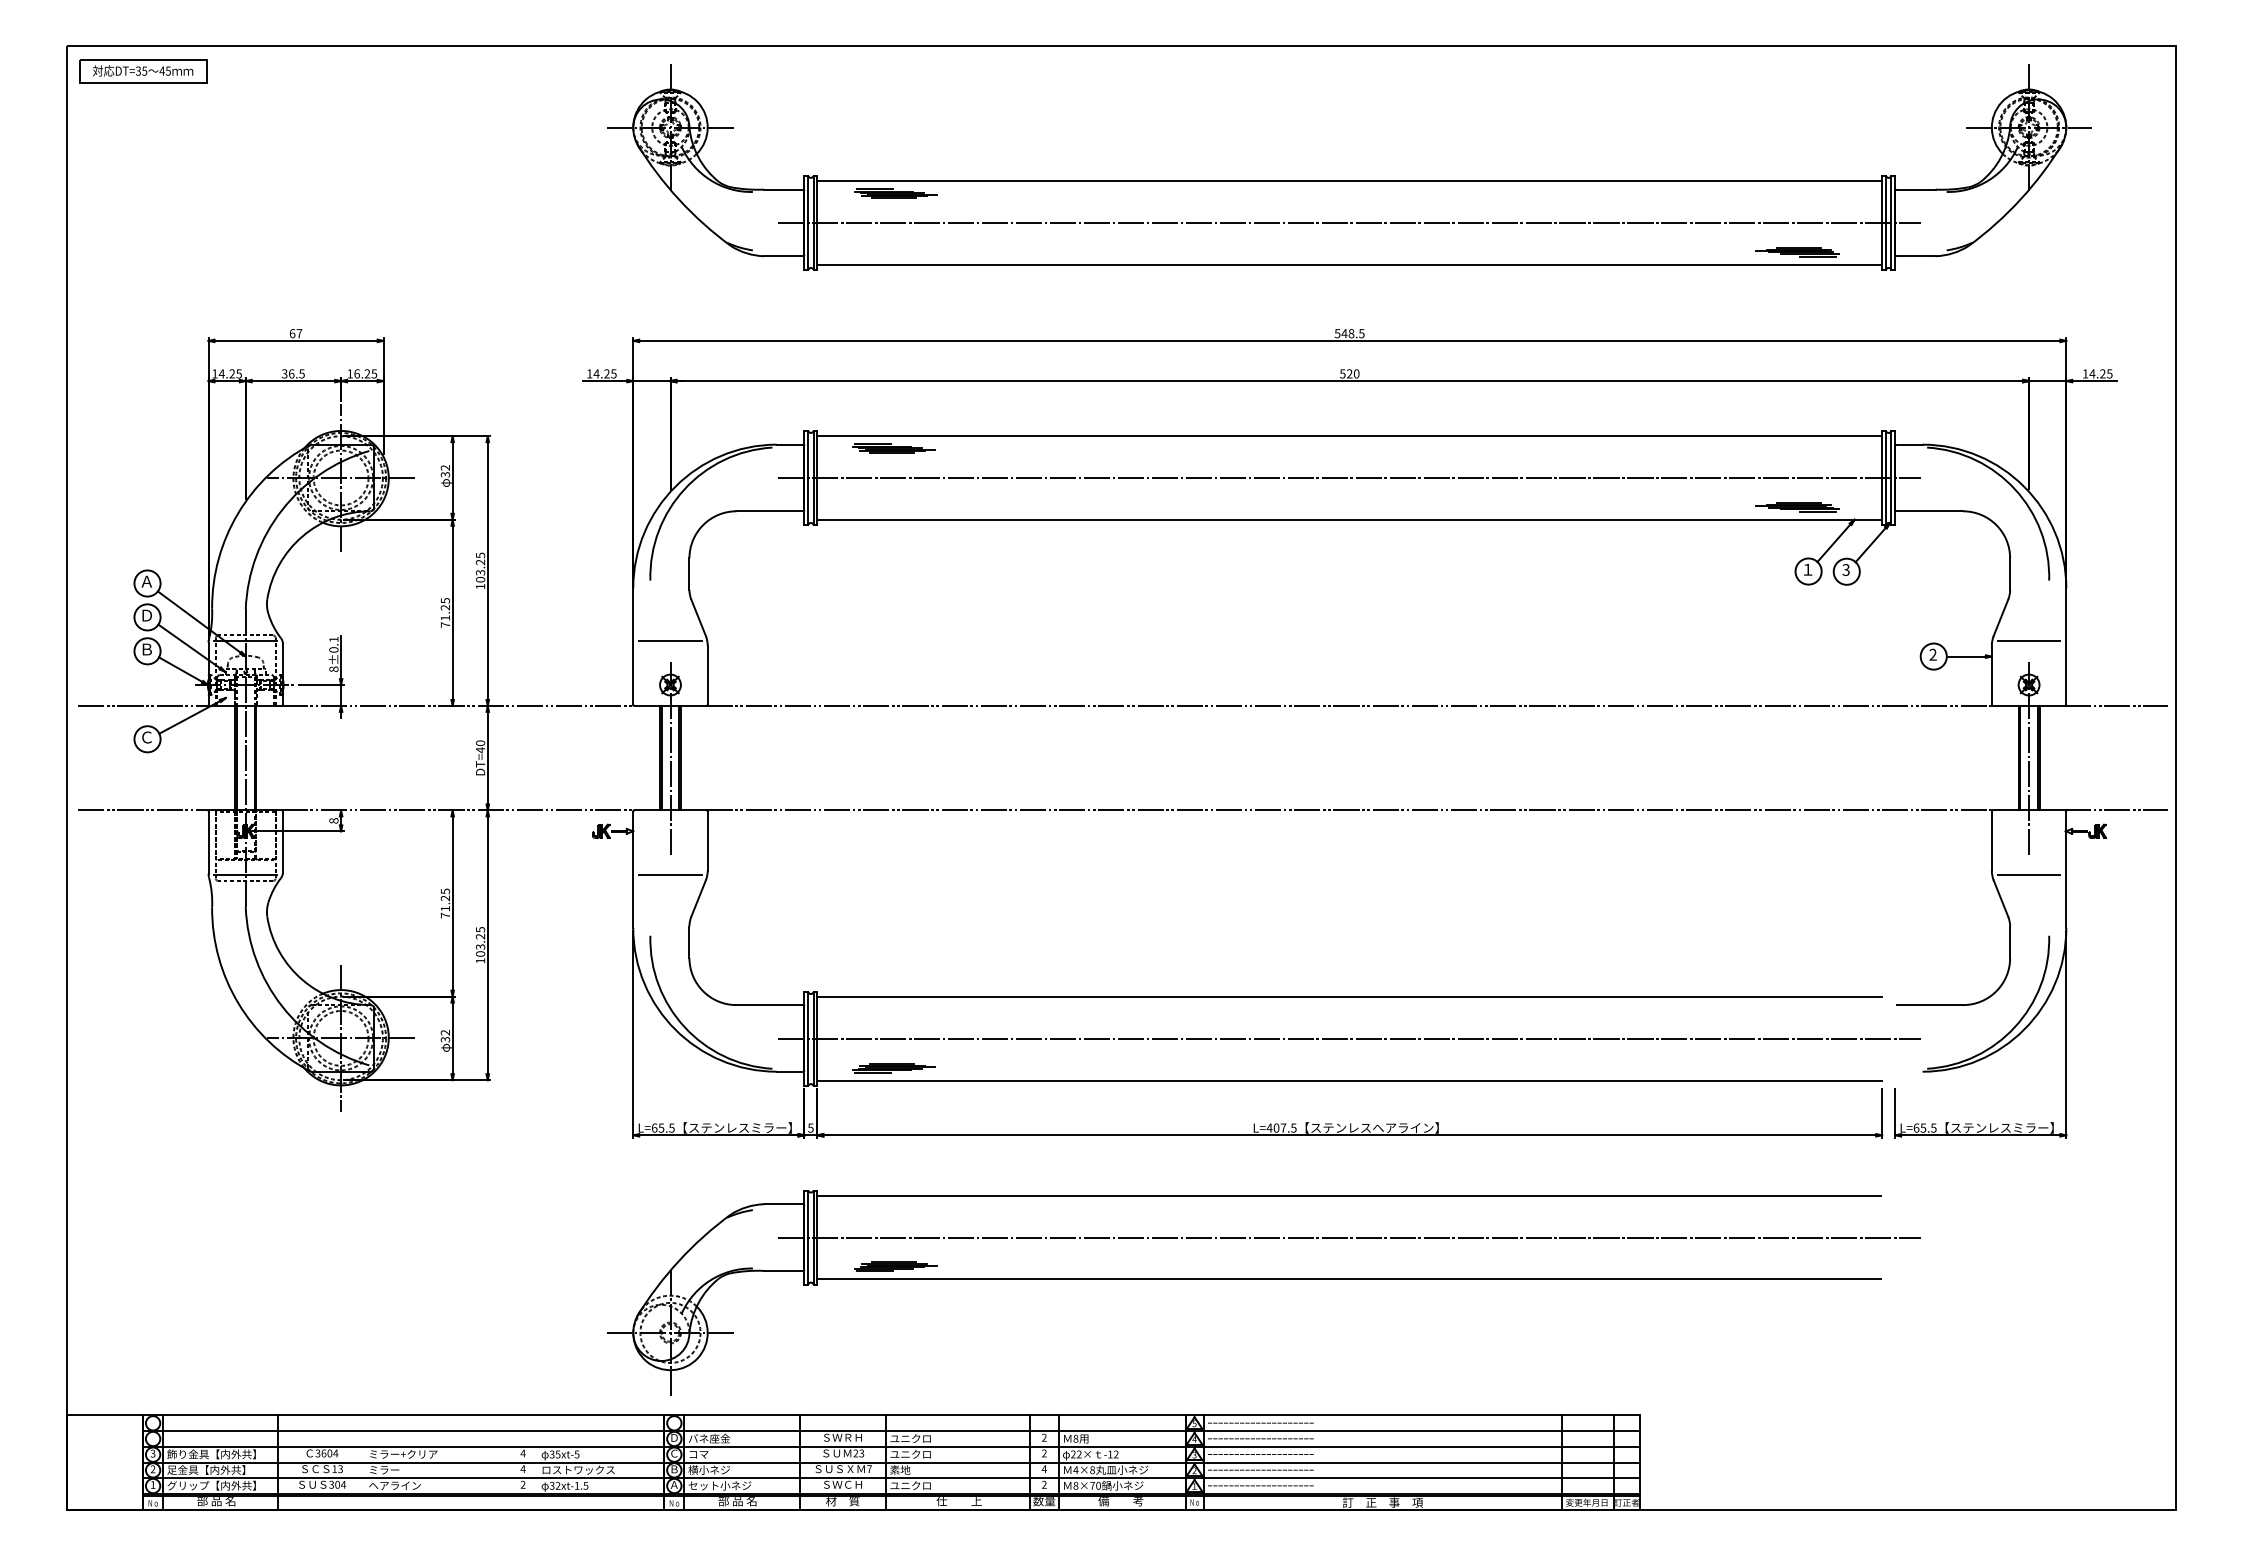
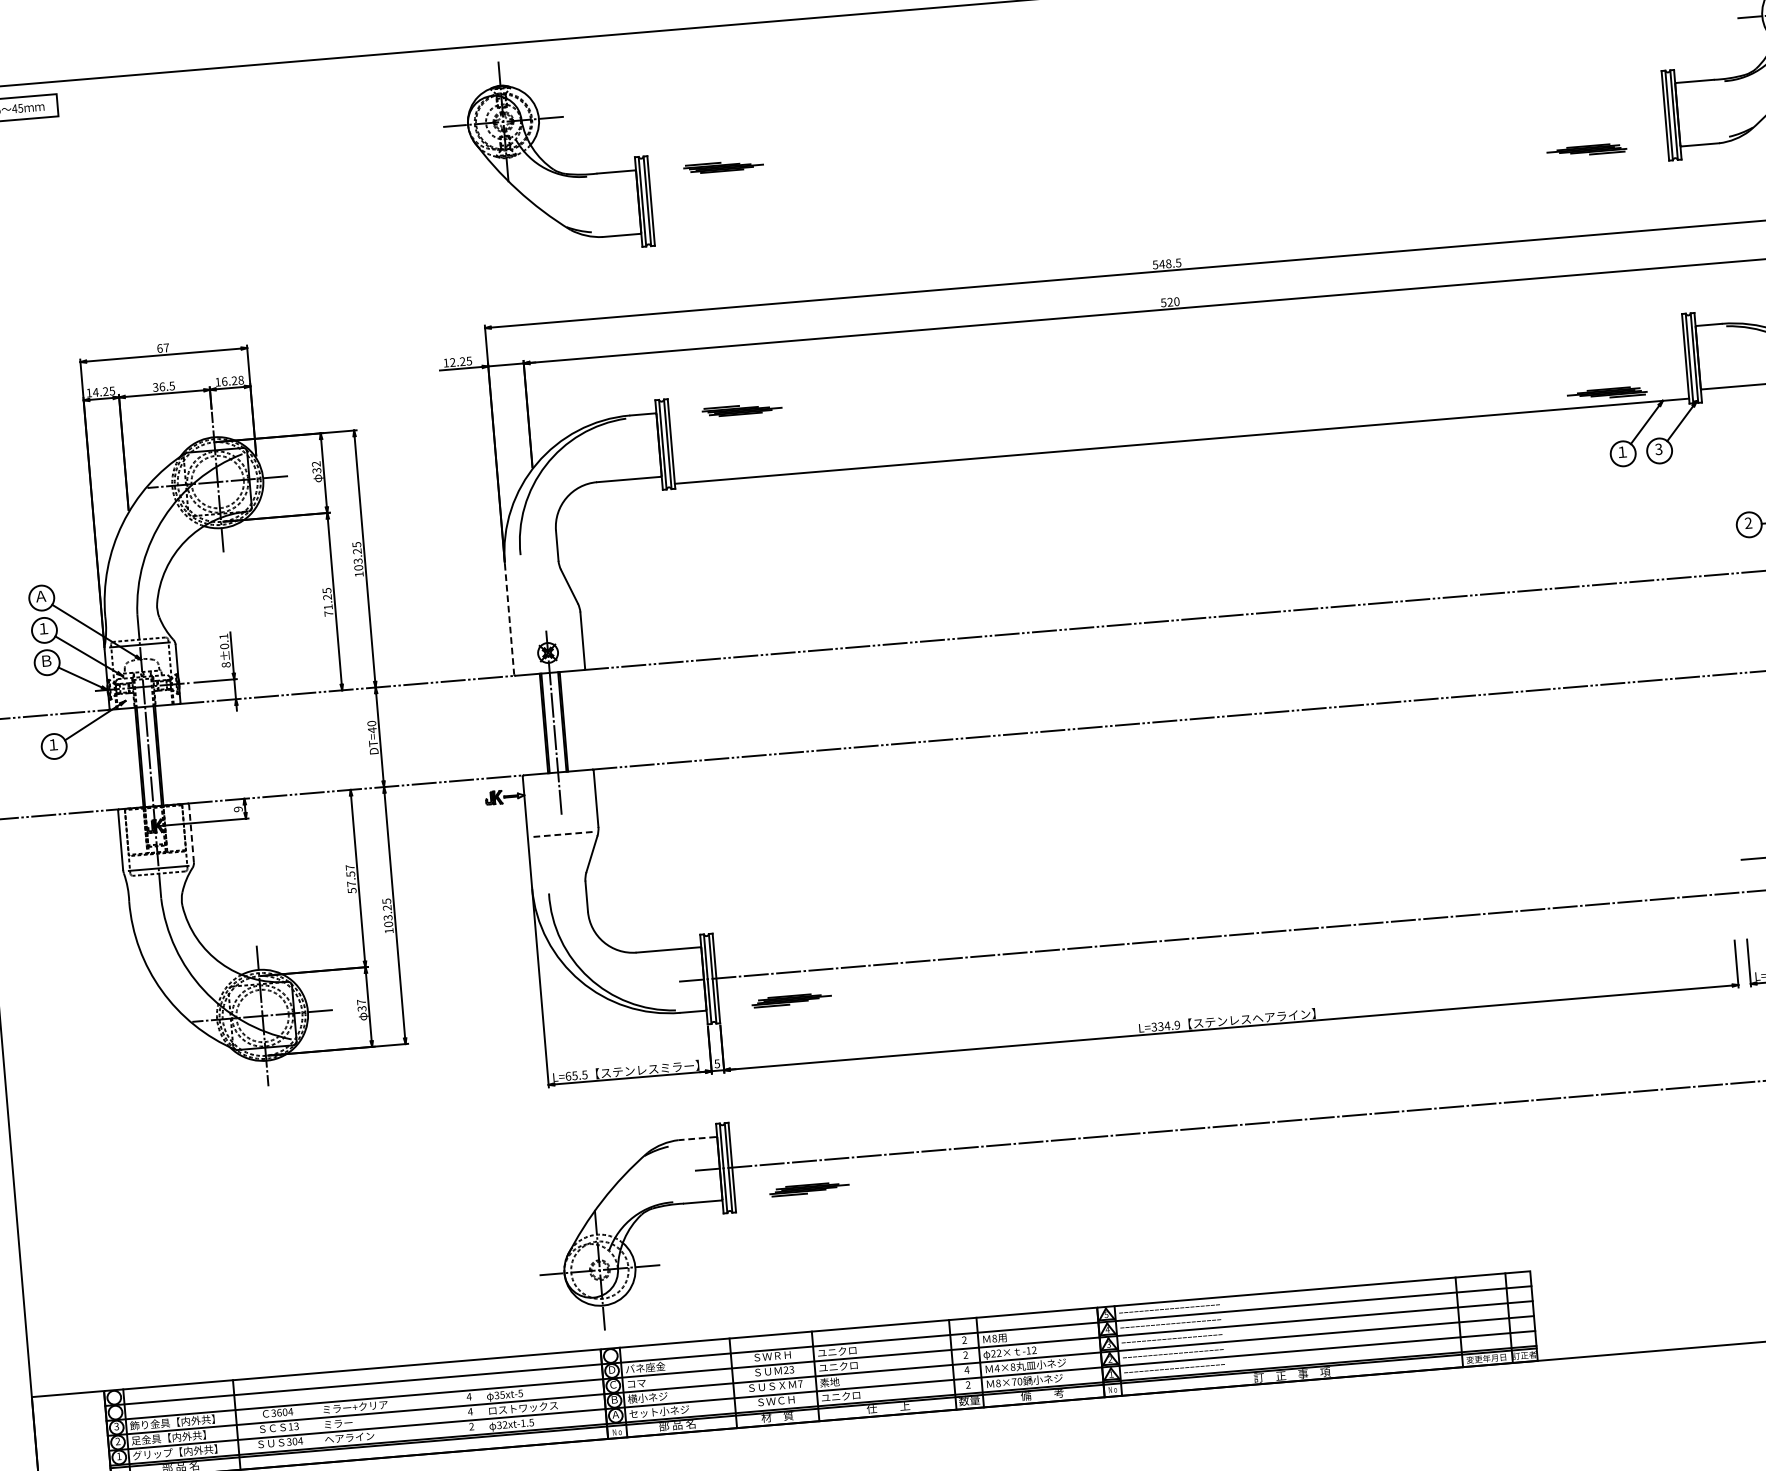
line: (1349, 181) -> (1154, 118), removed
line: (1349, 222) -> (1157, 158), removed
line: (1349, 264) -> (1161, 198), removed
text: (374, 373) -> (241, 379), 16.25 -> 16.28
text: (596, 373) -> (452, 362), 14.25 -> 12.25
line: (1349, 436) -> (1175, 361), removed
line: (1349, 477) -> (1178, 400), removed
text: (146, 615) -> (43, 628), Ｄ -> １
line: (670, 640) -> (544, 610), removed
line: (633, 647) -> (509, 620), solid -> dashed
text: (146, 737) -> (53, 744), Ｃ -> １
text: (333, 820) -> (237, 809), 8 -> 9
line: (282, 841) -> (190, 833), solid -> dashed
line: (670, 875) -> (563, 834), solid -> dashed
text: (445, 903) -> (351, 879), 71.25 -> 57.57
line: (1349, 997) -> (1219, 896), removed
text: (444, 1032) -> (360, 1002), 32 -> 37
line: (1349, 1080) -> (1226, 975), removed
text: (1281, 1127) -> (1165, 1025), L=407.5 -> L=334.9
line: (1349, 1195) -> (1235, 1084), removed
line: (783, 1204) -> (697, 1138), solid -> dashed
line: (1349, 1279) -> (1242, 1164), removed

